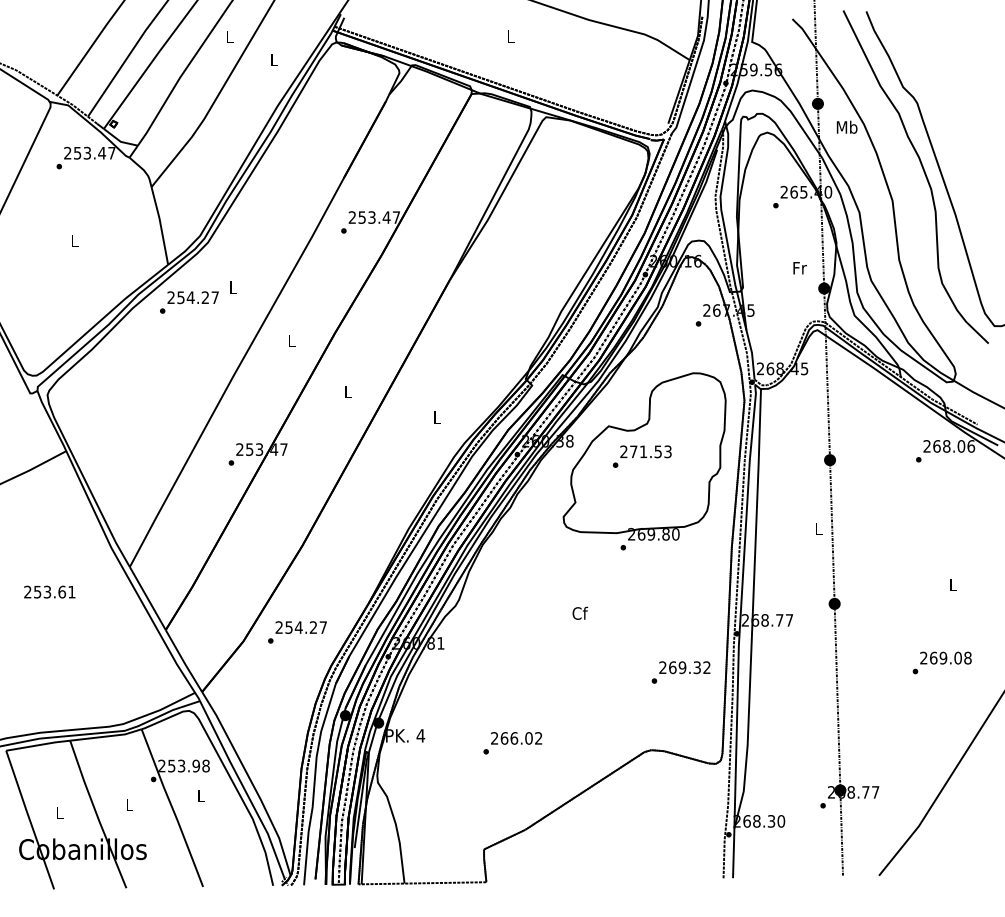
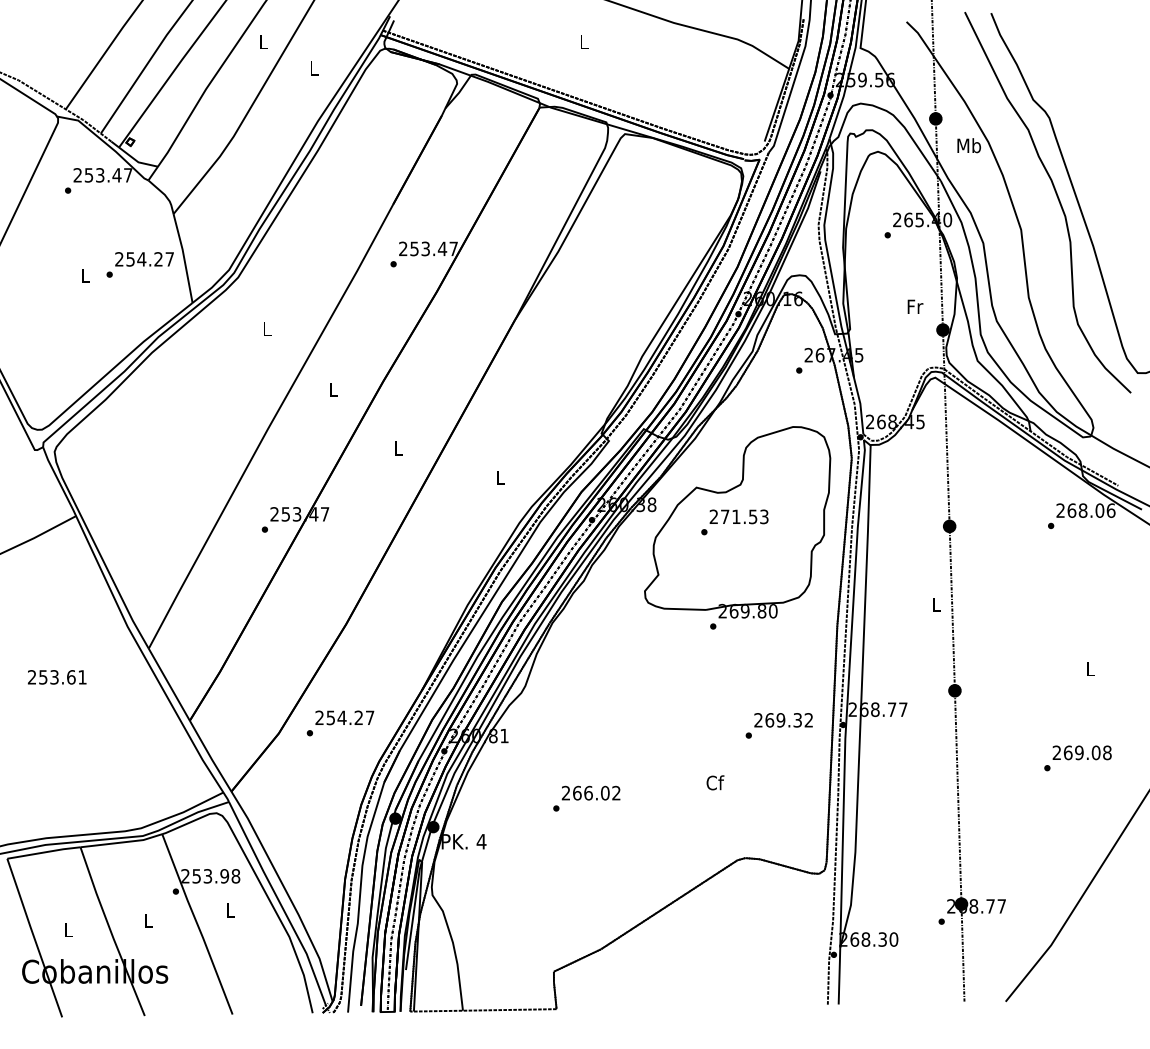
text: (189, 302) -> (140, 264), moved
text: (580, 612) -> (715, 781), moved
text: (680, 672) -> (778, 725), moved
text: (512, 743) -> (586, 799), moved

